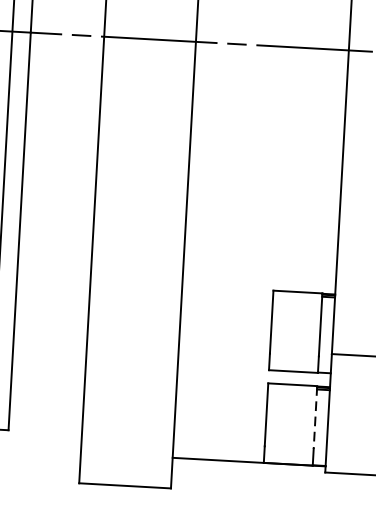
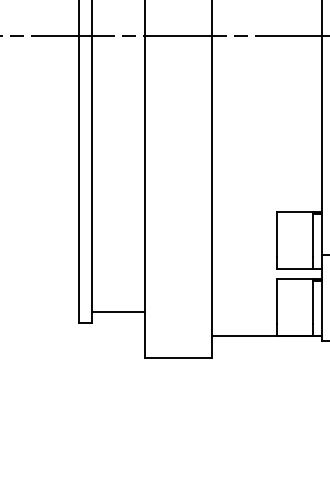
line: (45, 416) -> (118, 311), added
line: (315, 417) -> (312, 301), dashed -> solid

